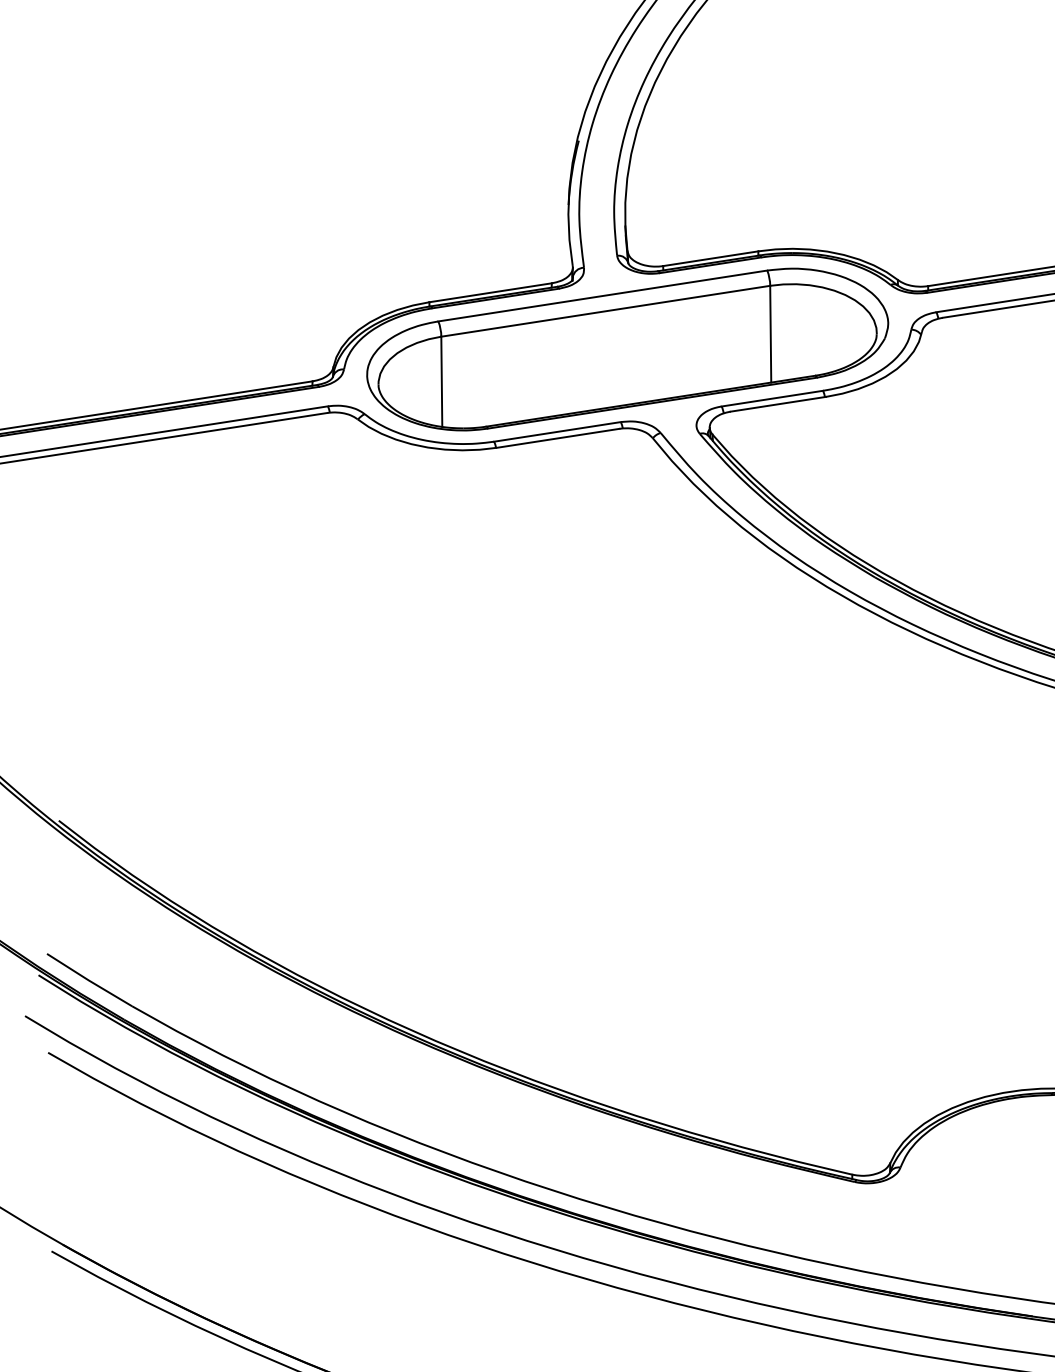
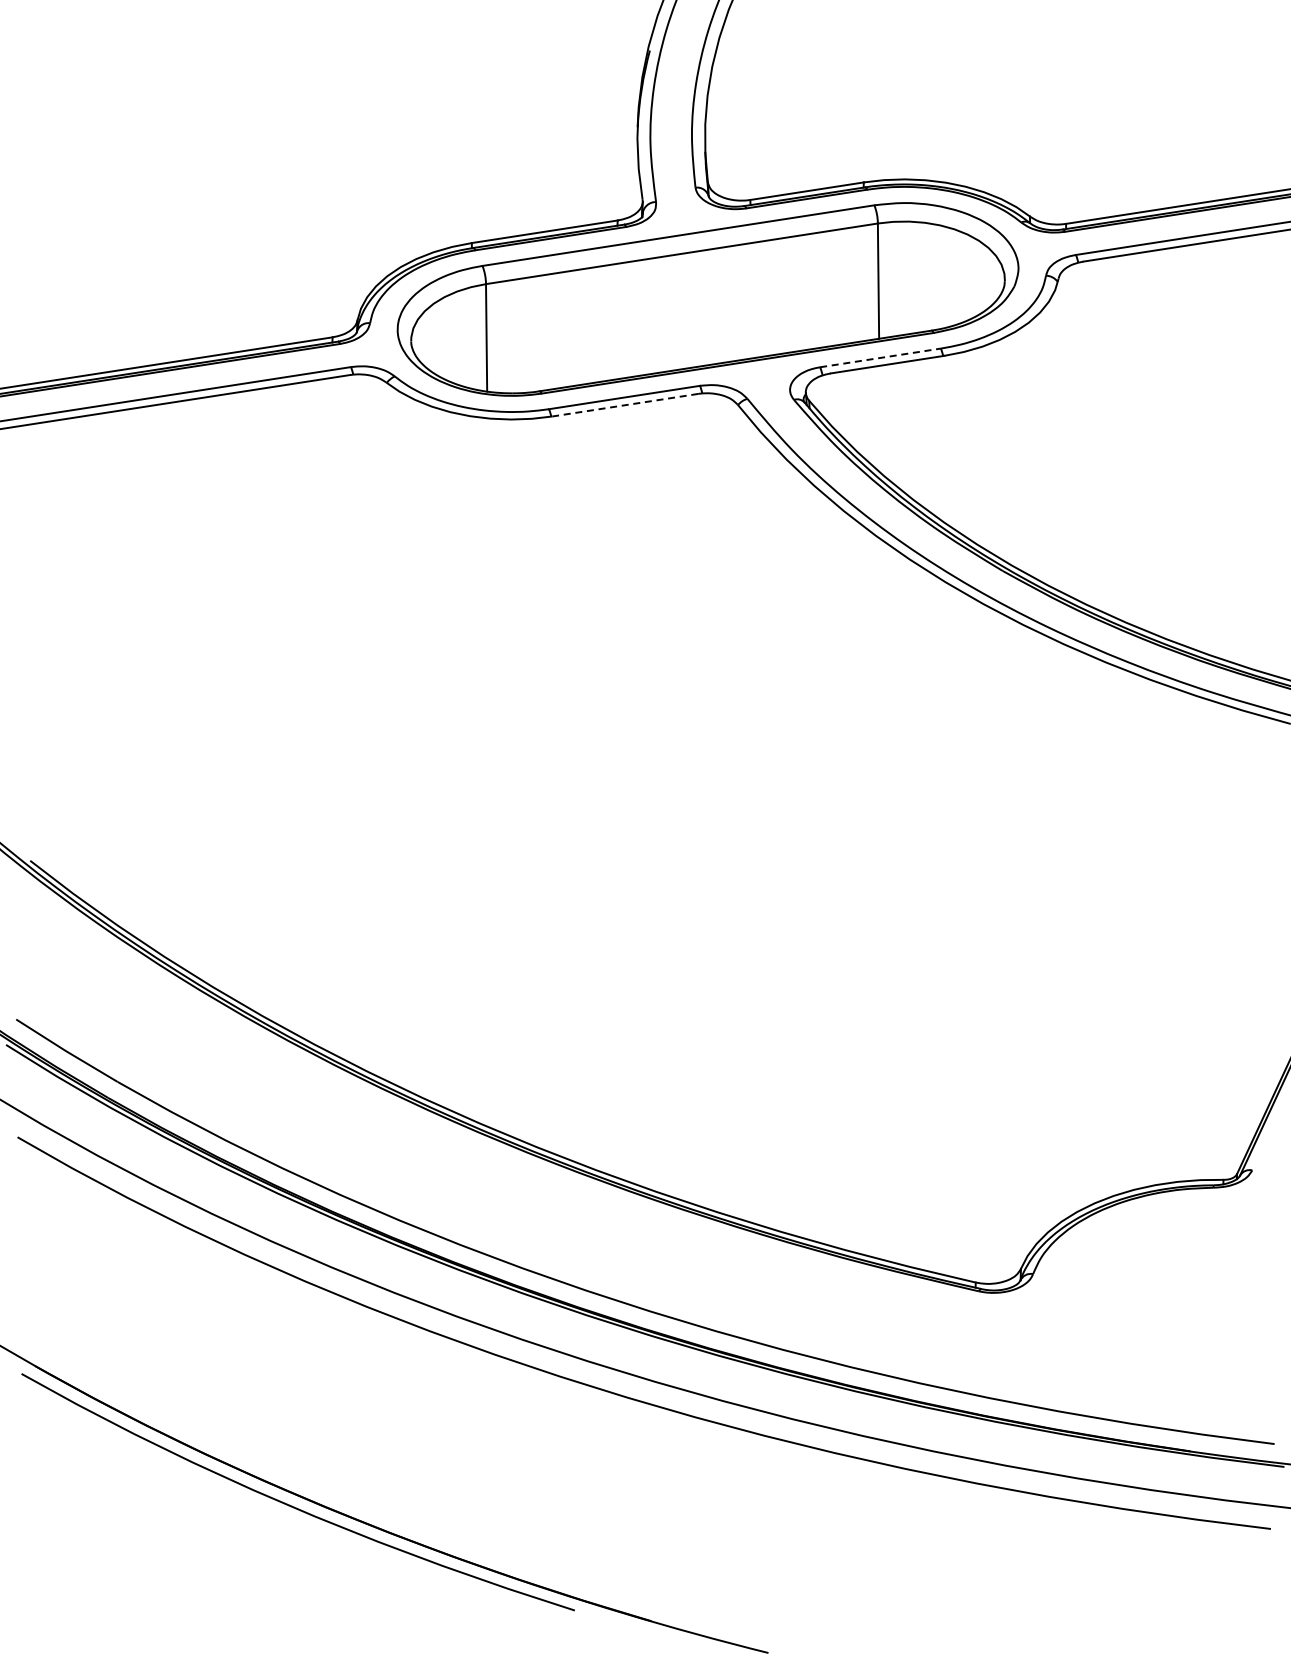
line: (773, 398) -> (881, 357), solid -> dashed
line: (558, 438) -> (625, 405), solid -> dashed

